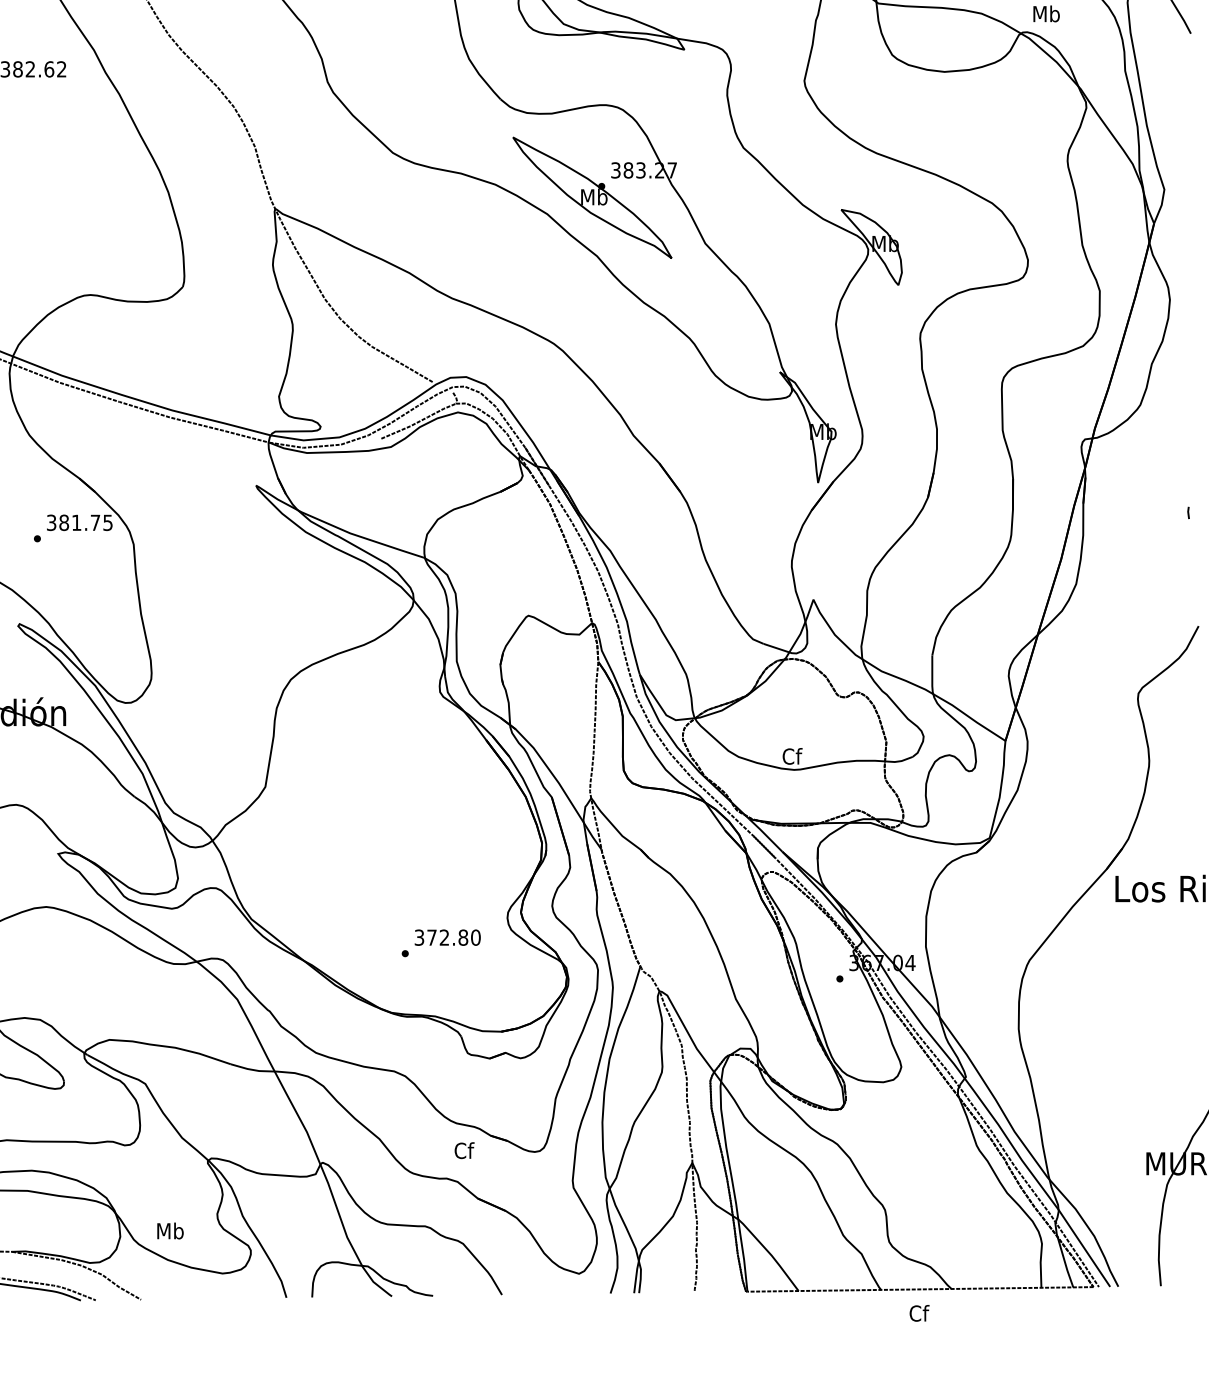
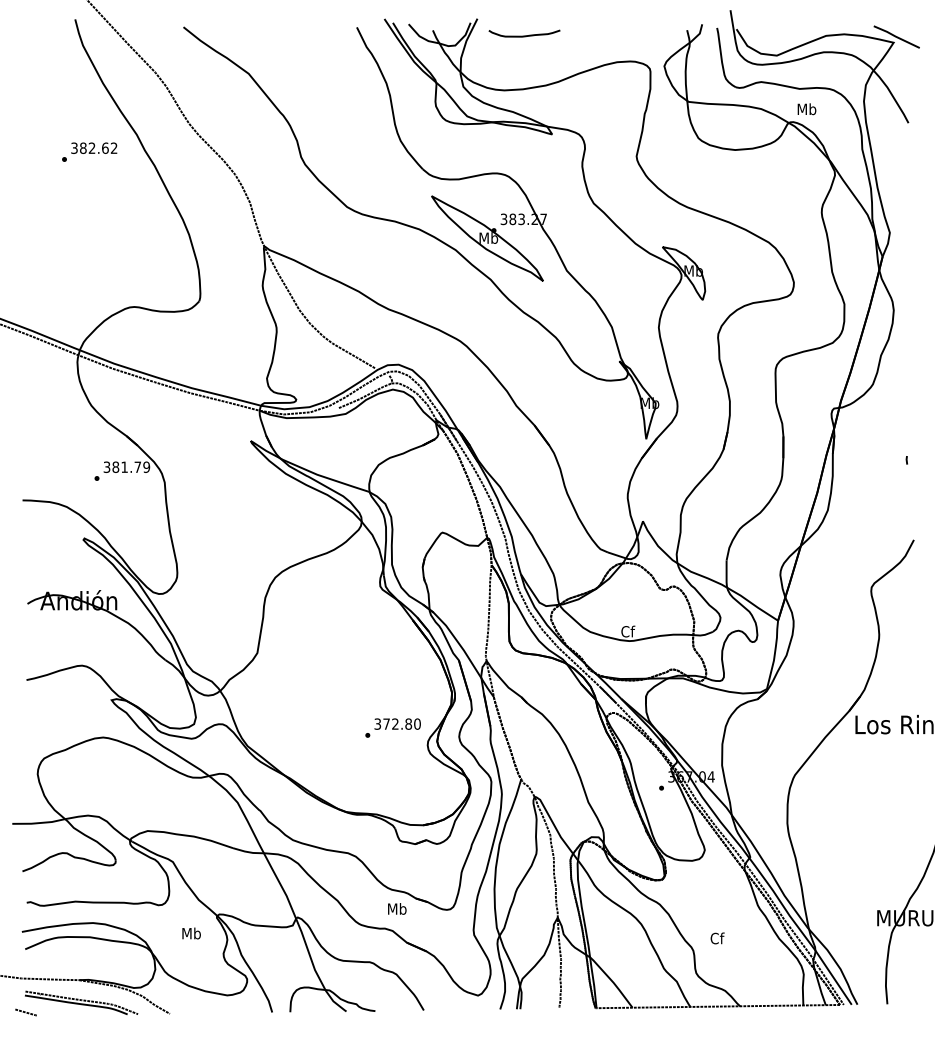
text: (107, 521) -> (146, 466), 381.75 -> 381.79
text: (440, 942) -> (392, 727), moved
text: (464, 1149) -> (397, 908), Cf -> Mb
text: (170, 1231) -> (191, 933), moved
text: (919, 1313) -> (717, 938), moved

